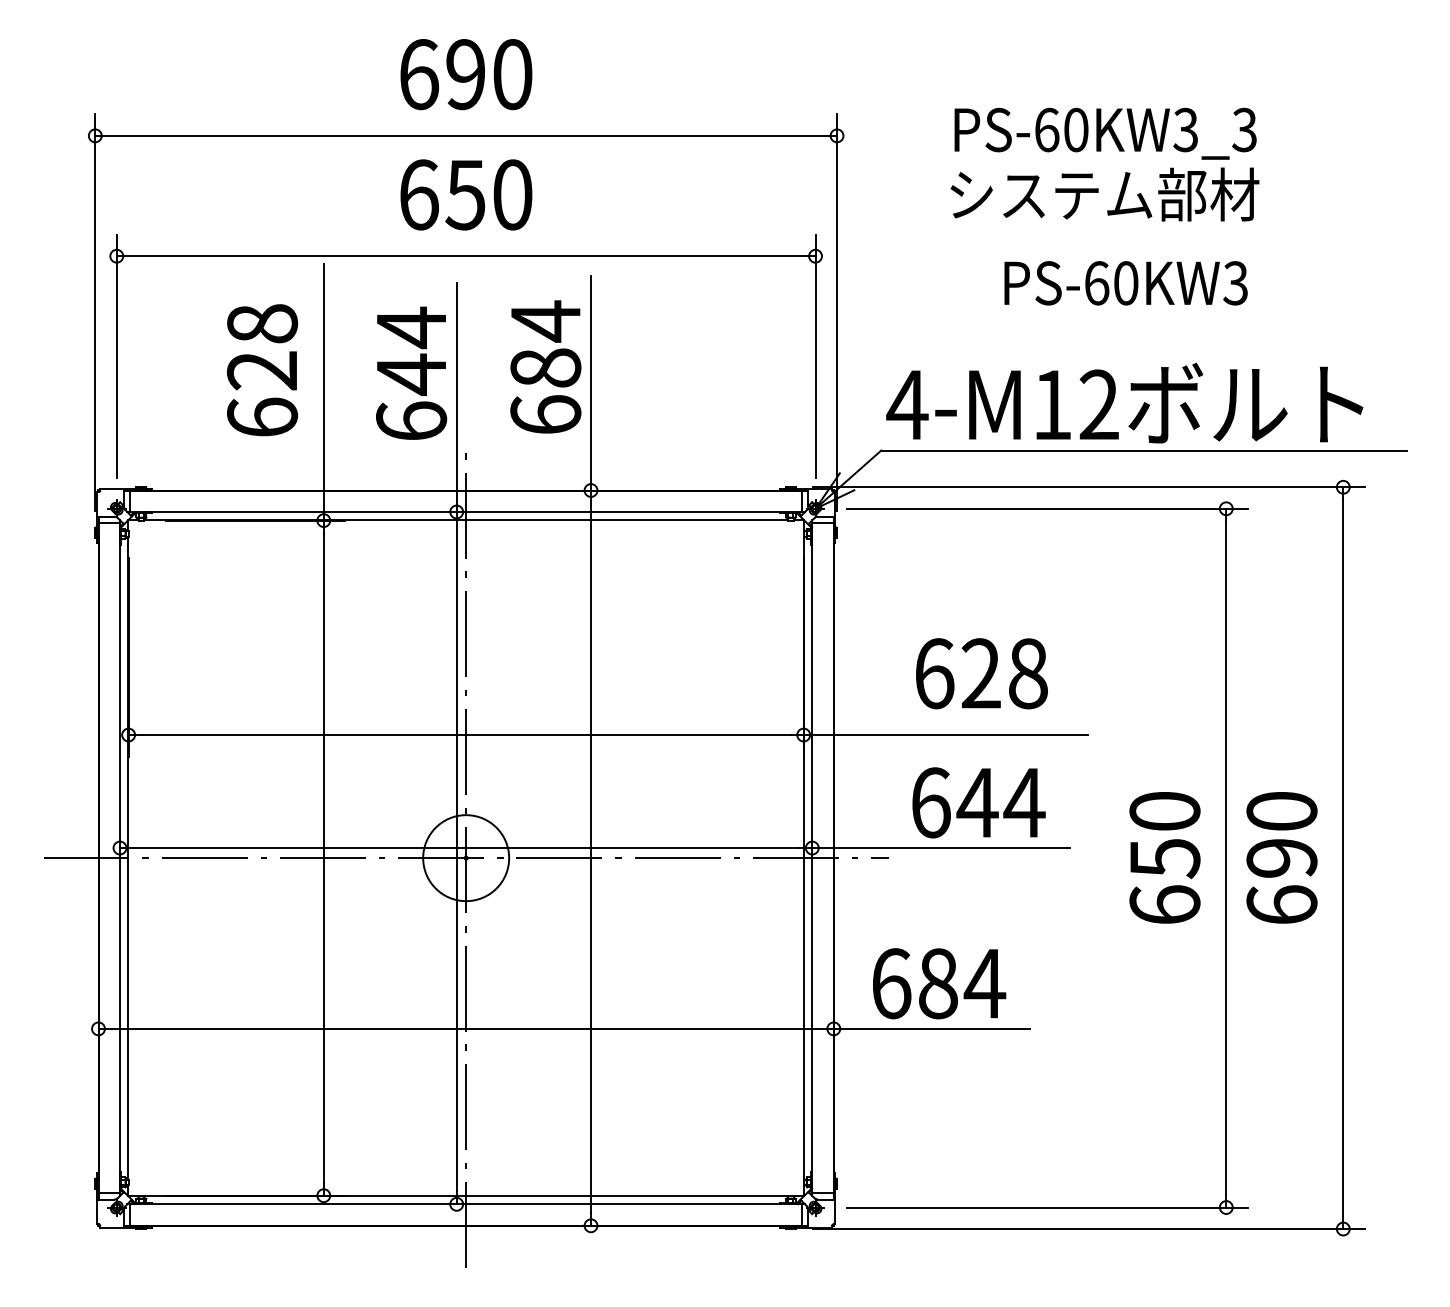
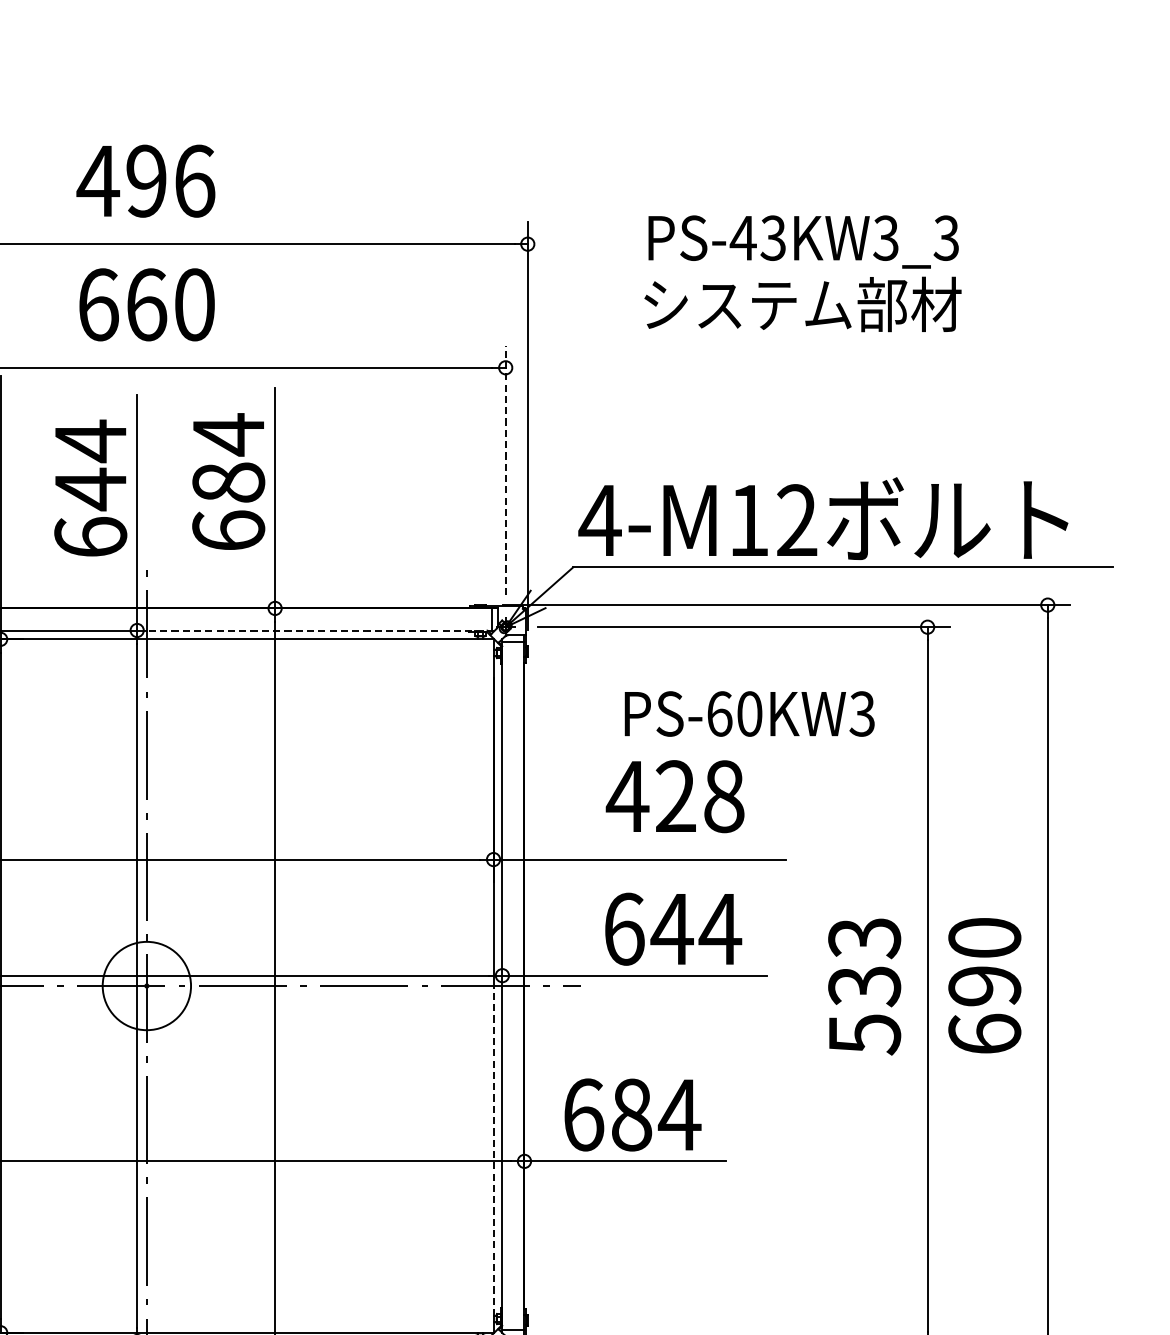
text: (464, 74) -> (145, 181), 690 -> 496
text: (1060, 129) -> (757, 237), PS-60KW3_3 -> PS-43KW3_3
text: (465, 194) -> (146, 304), 650 -> 660
text: (1125, 283) -> (749, 714), moved
line: (815, 355) -> (505, 469), solid -> dashed
line: (635, 512) -> (320, 631), solid -> dashed
text: (934, 673) -> (627, 796), 628 -> 428
text: (1164, 858) -> (864, 986), 650 -> 533
line: (804, 1018) -> (494, 1150), solid -> dashed

